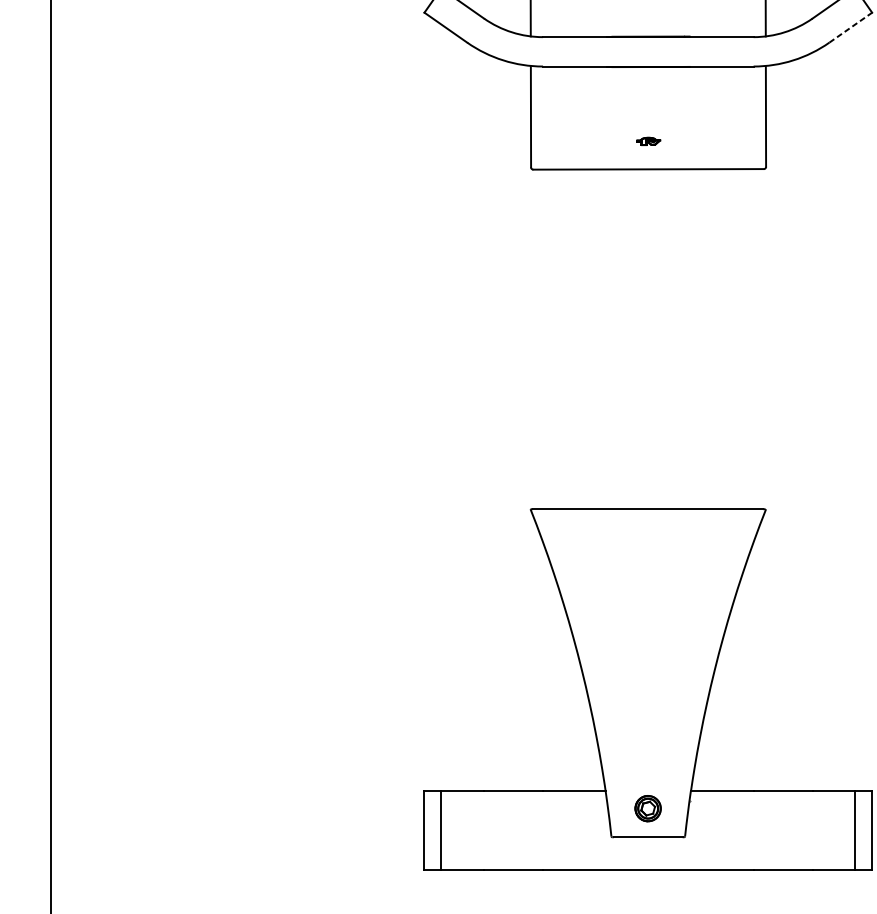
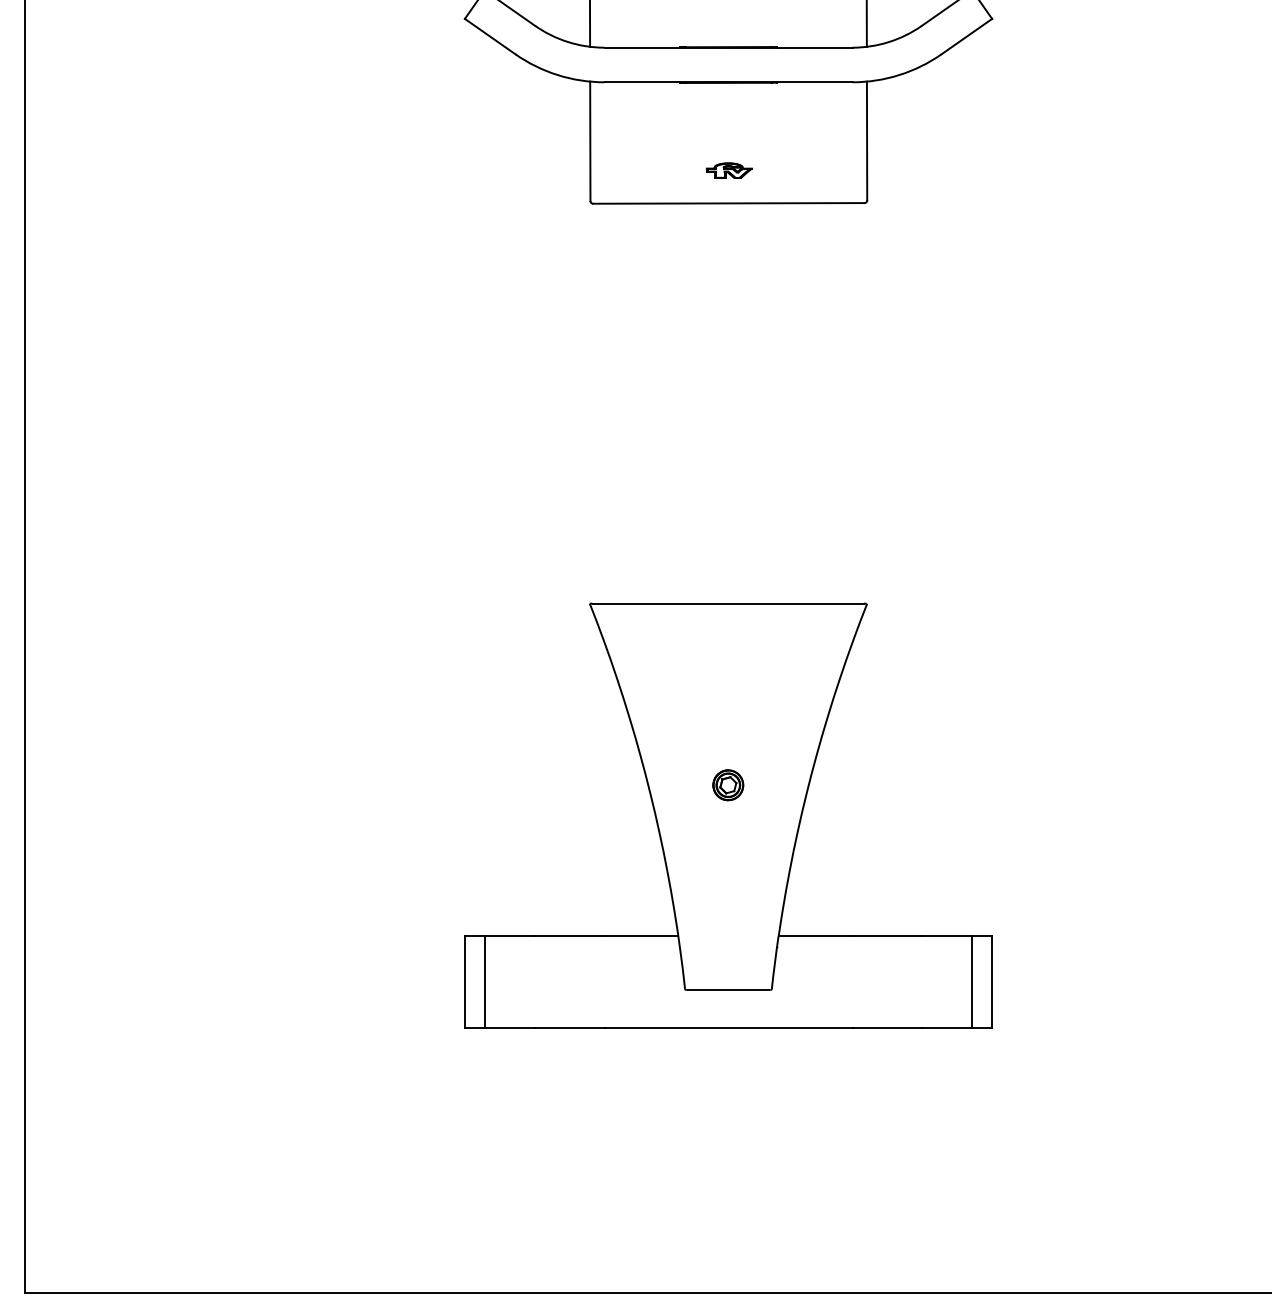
line: (850, 27) -> (966, 36), dashed -> solid
part: (648, 141) -> (728, 170), size x1.67
part: (648, 808) -> (728, 785), moved

